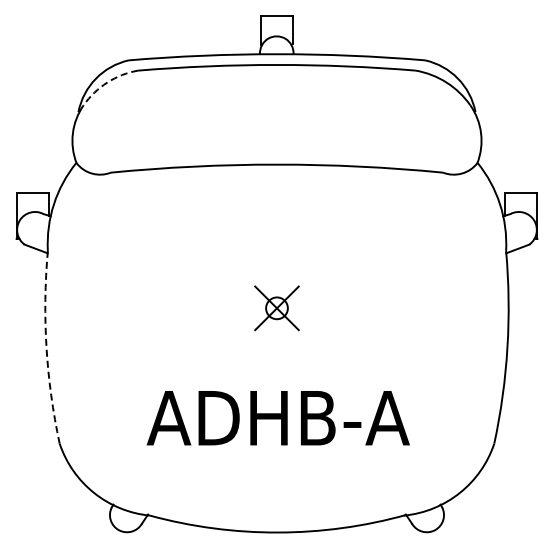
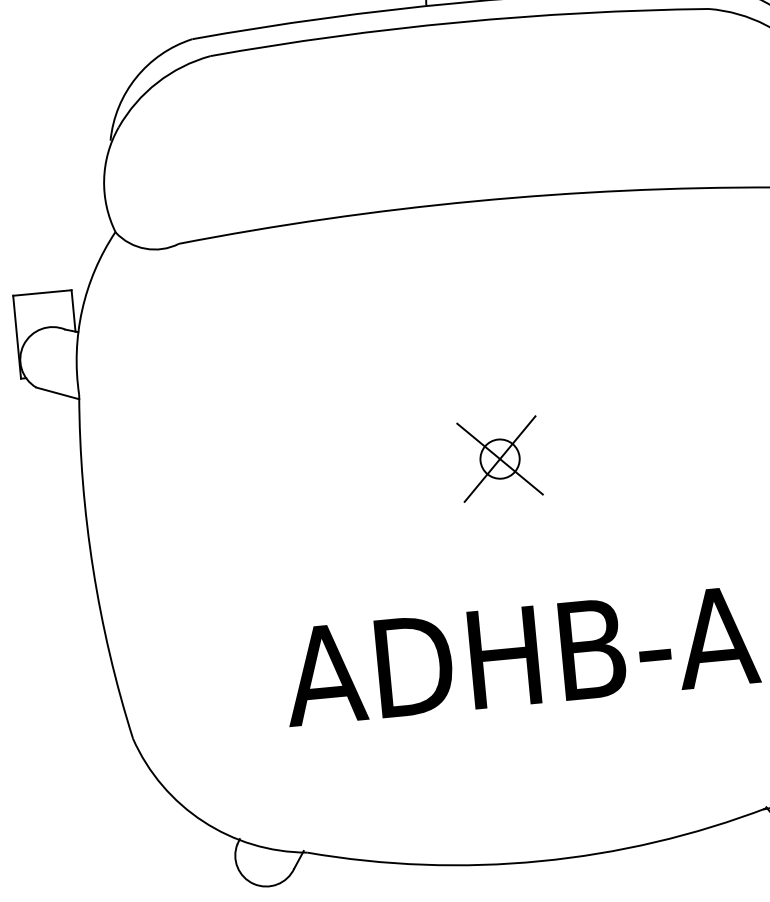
arc: (107, 82) -> (157, 82), dashed -> solid
arc: (46, 347) -> (93, 568), dashed -> solid

